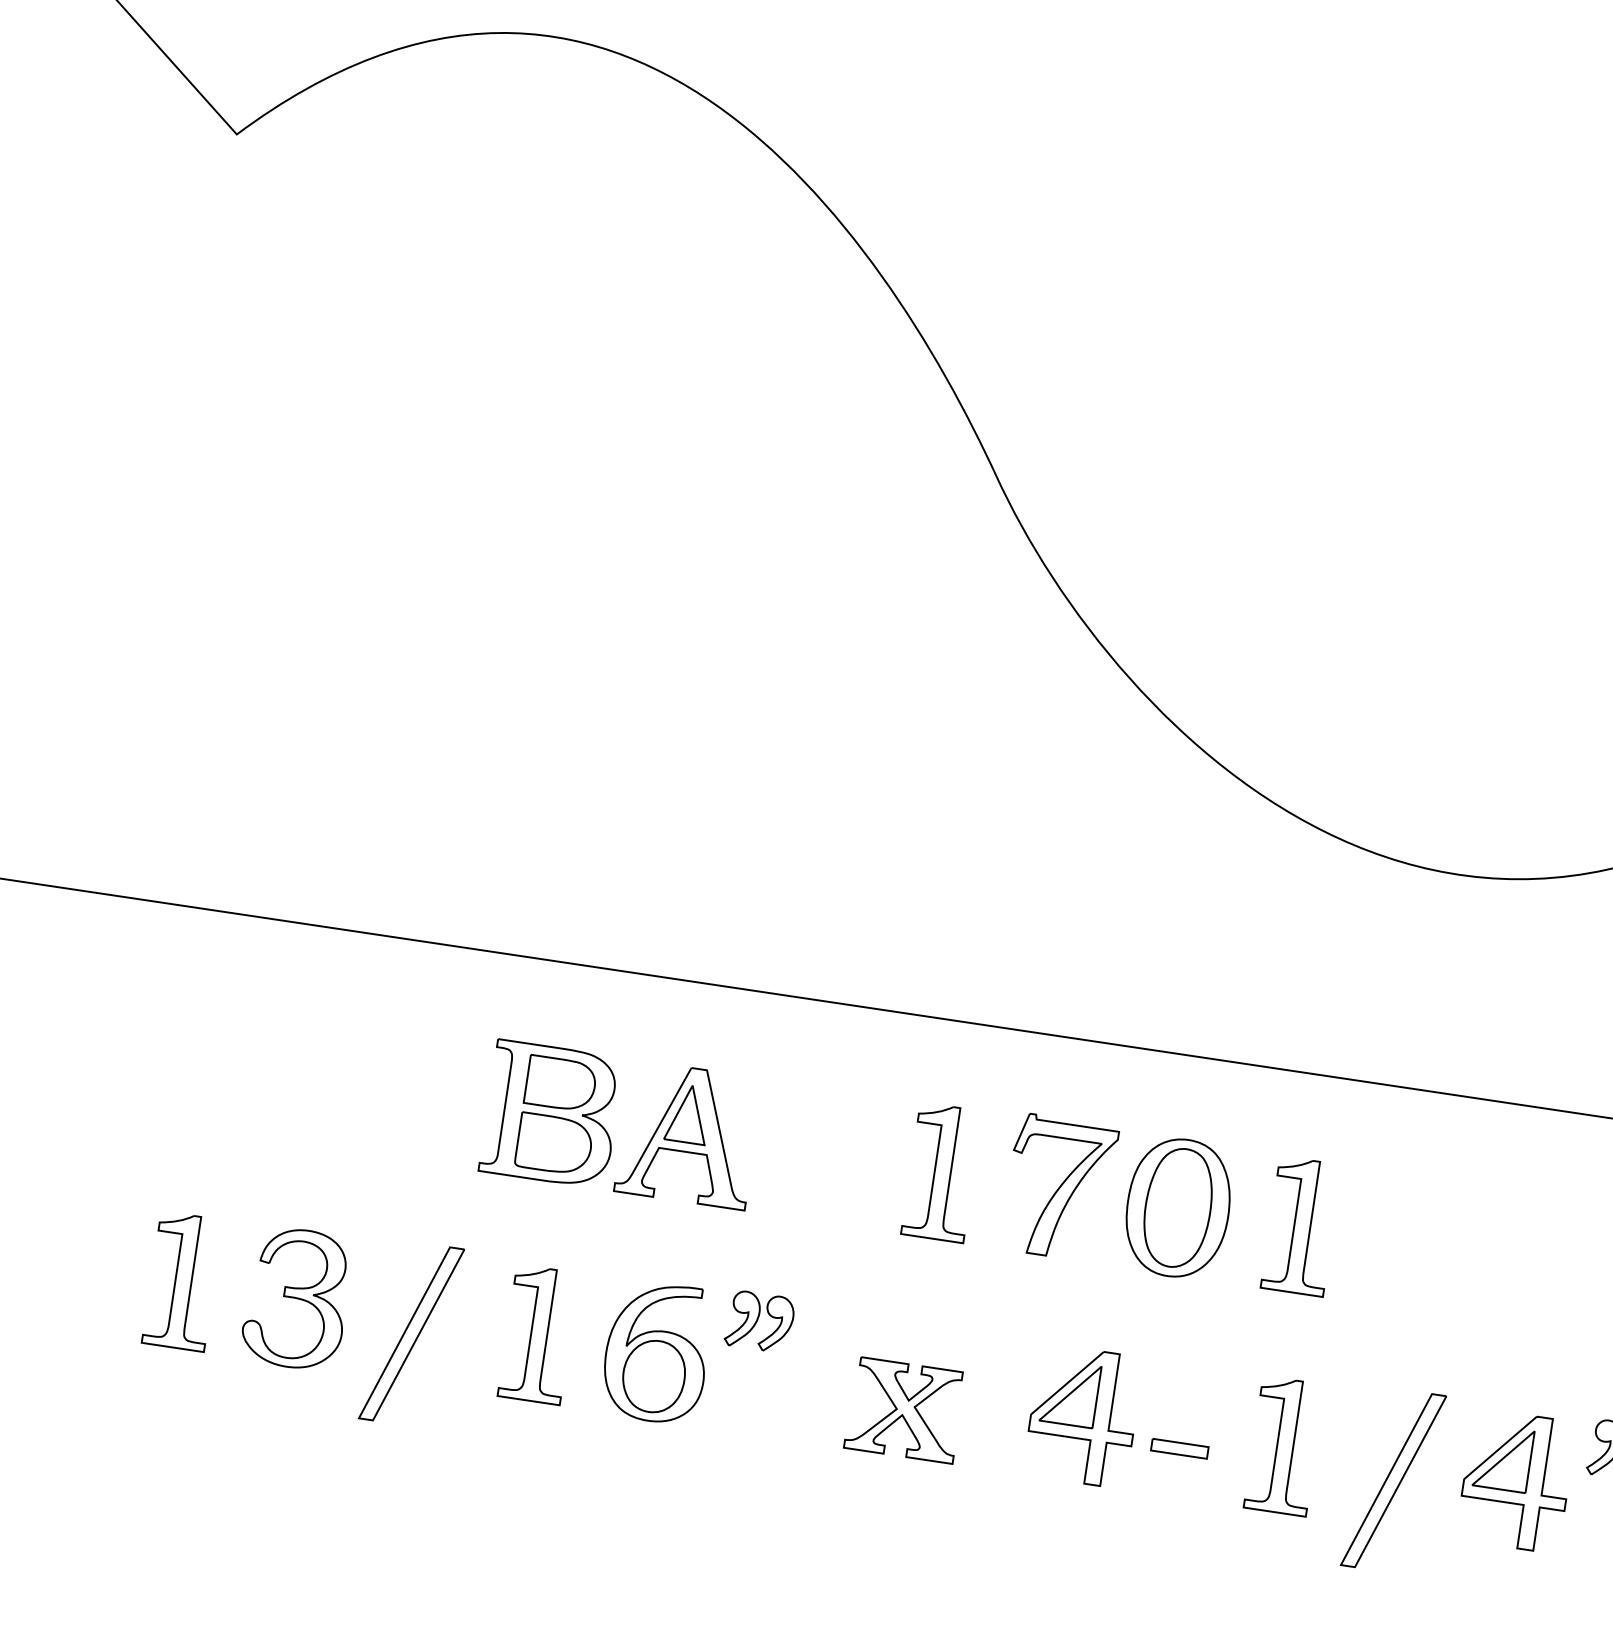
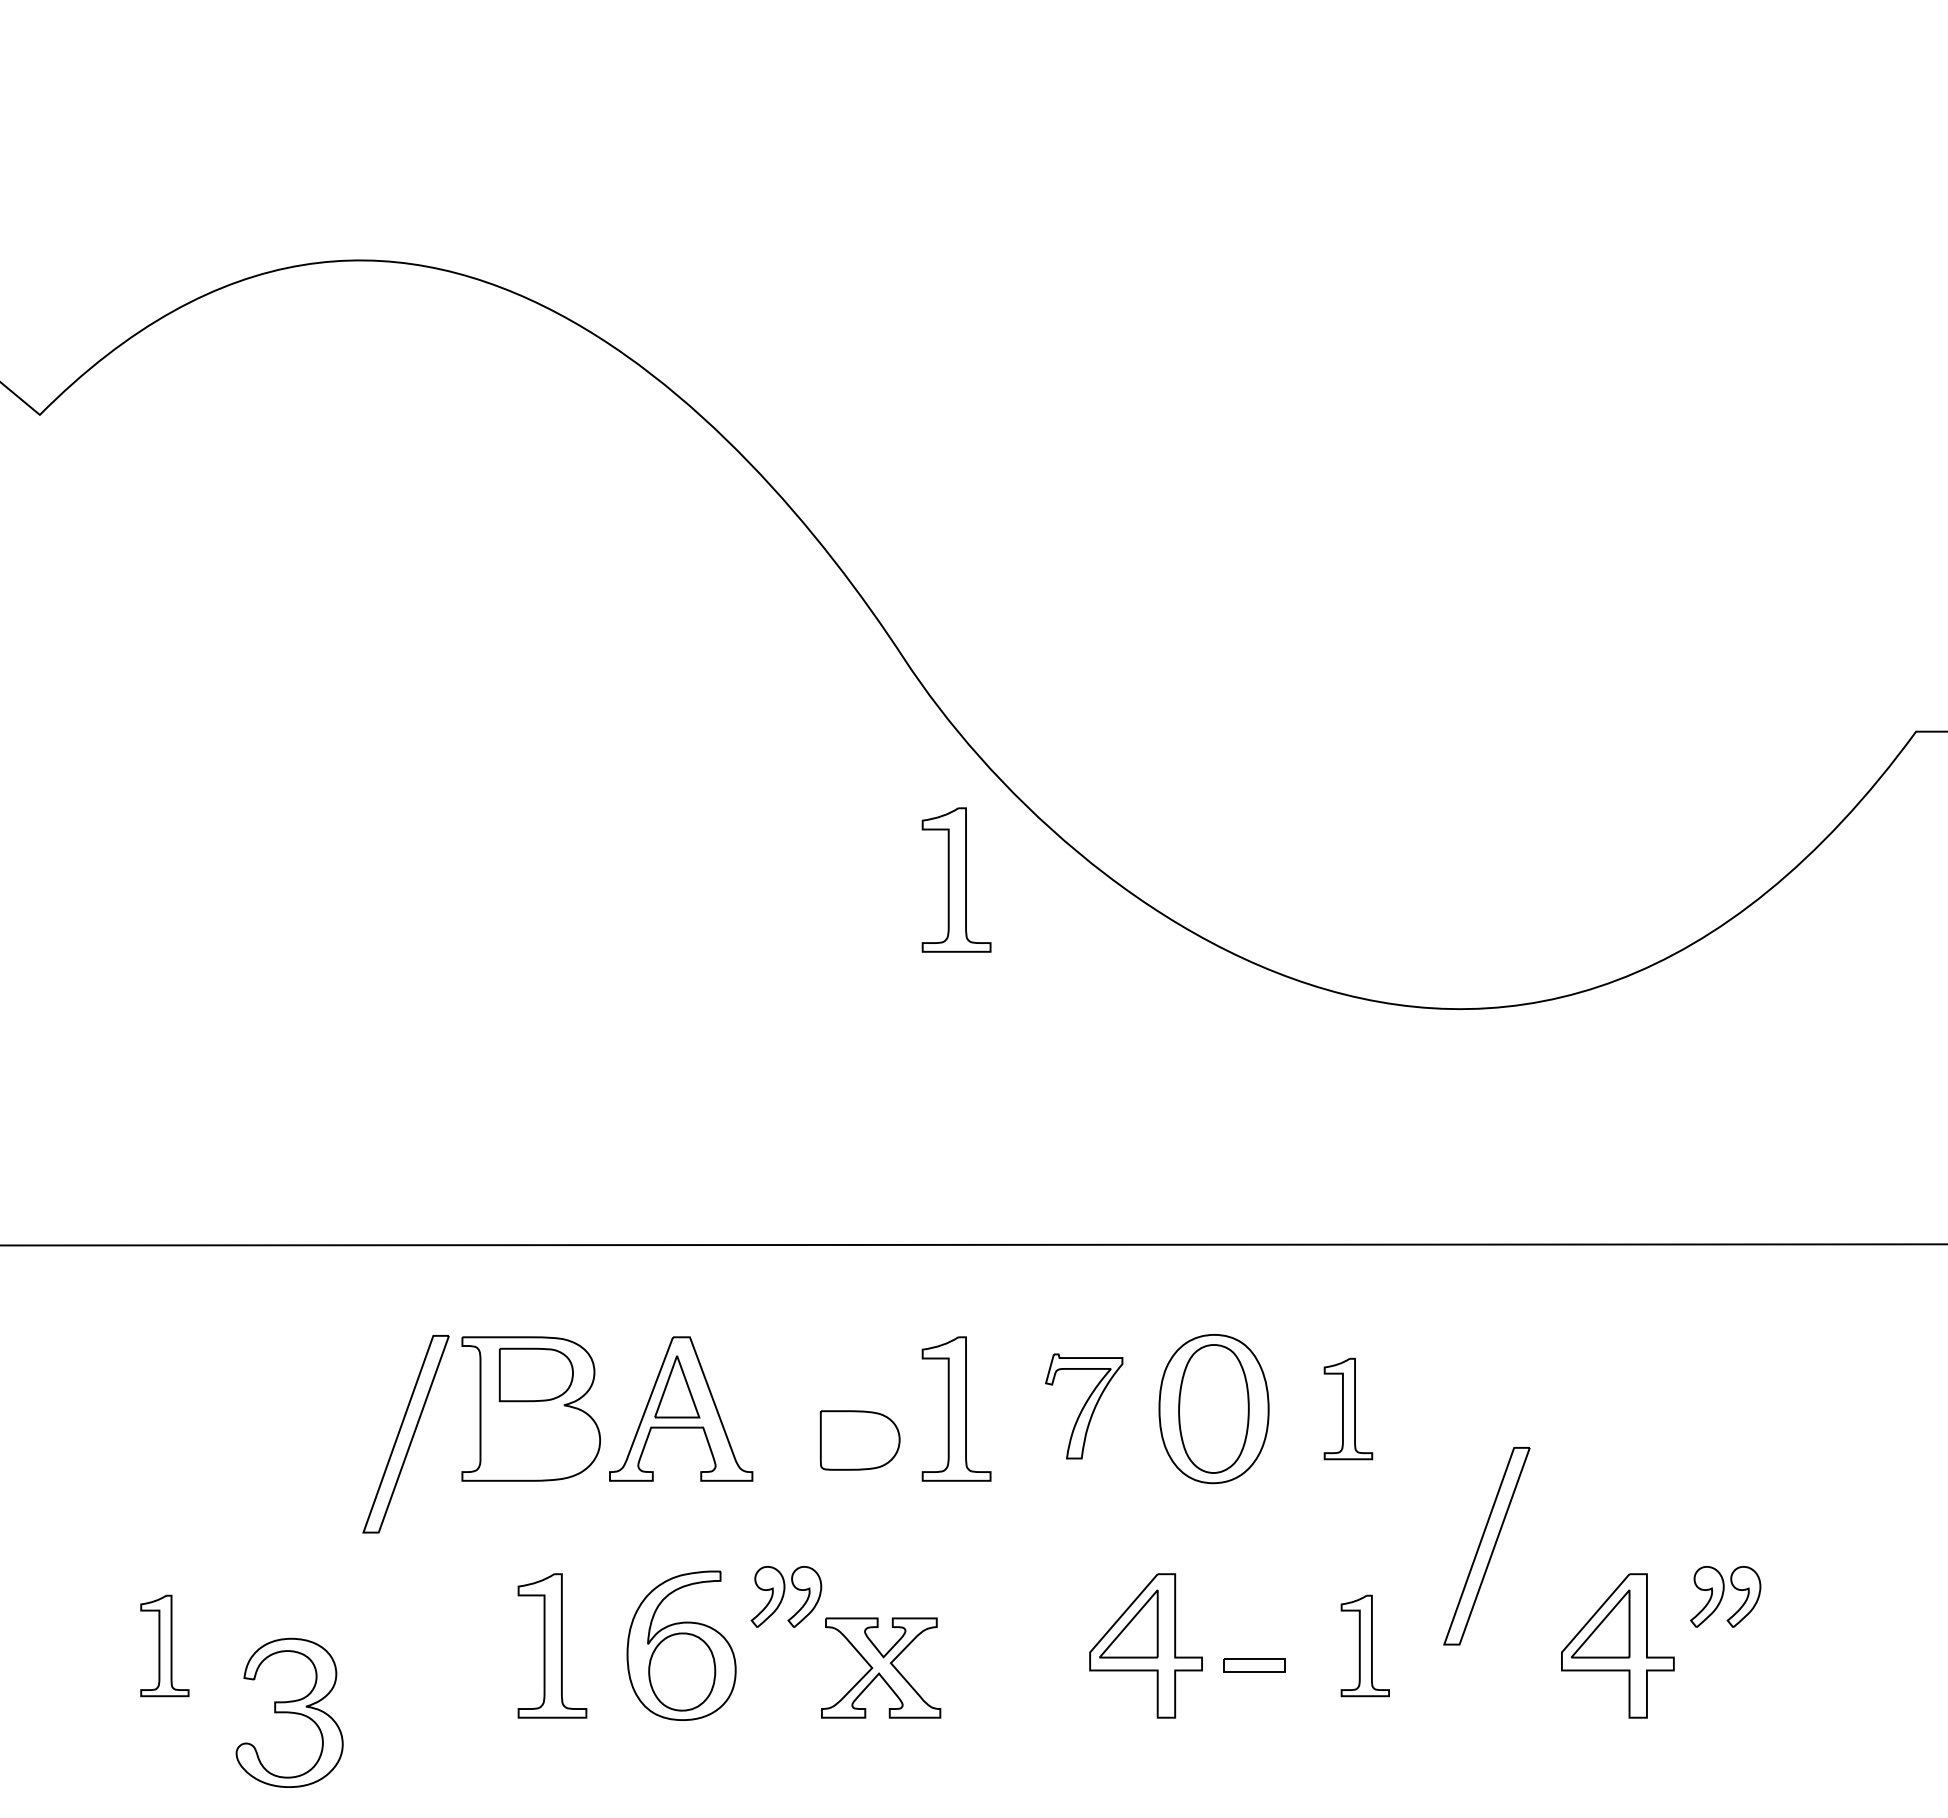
part: (1014, 686) -> (956, 879), added
part: (553, 1144) -> (859, 1440), moved
part: (1058, 1187) -> (1083, 1406), size x0.7
part: (1301, 1226) -> (1348, 1408), size x0.7
part: (182, 1281) -> (164, 1645), size x0.7
part: (297, 1298) -> (289, 1712), moved
part: (410, 1334) -> (405, 1434), moved
part: (905, 1409) -> (881, 1667), moved
part: (1284, 1445) -> (1365, 1645), size x0.7
part: (1393, 1480) -> (1486, 1546), moved

